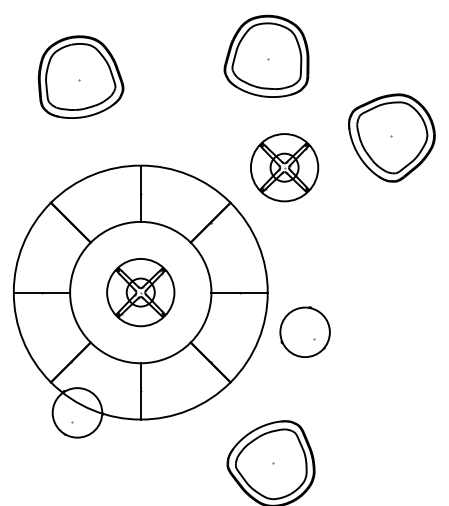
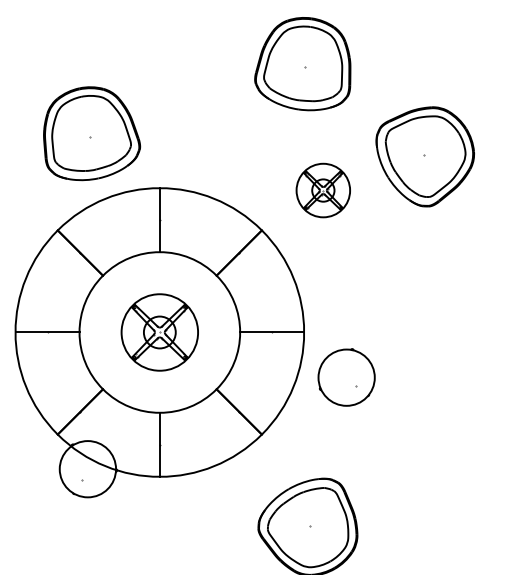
part: (81, 77) -> (92, 133), moved
part: (391, 137) -> (424, 156), moved
part: (284, 167) -> (323, 190), size x0.7

